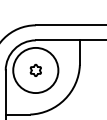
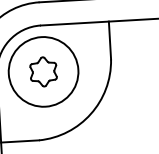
part: (35, 70) -> (43, 71), size x1.67

